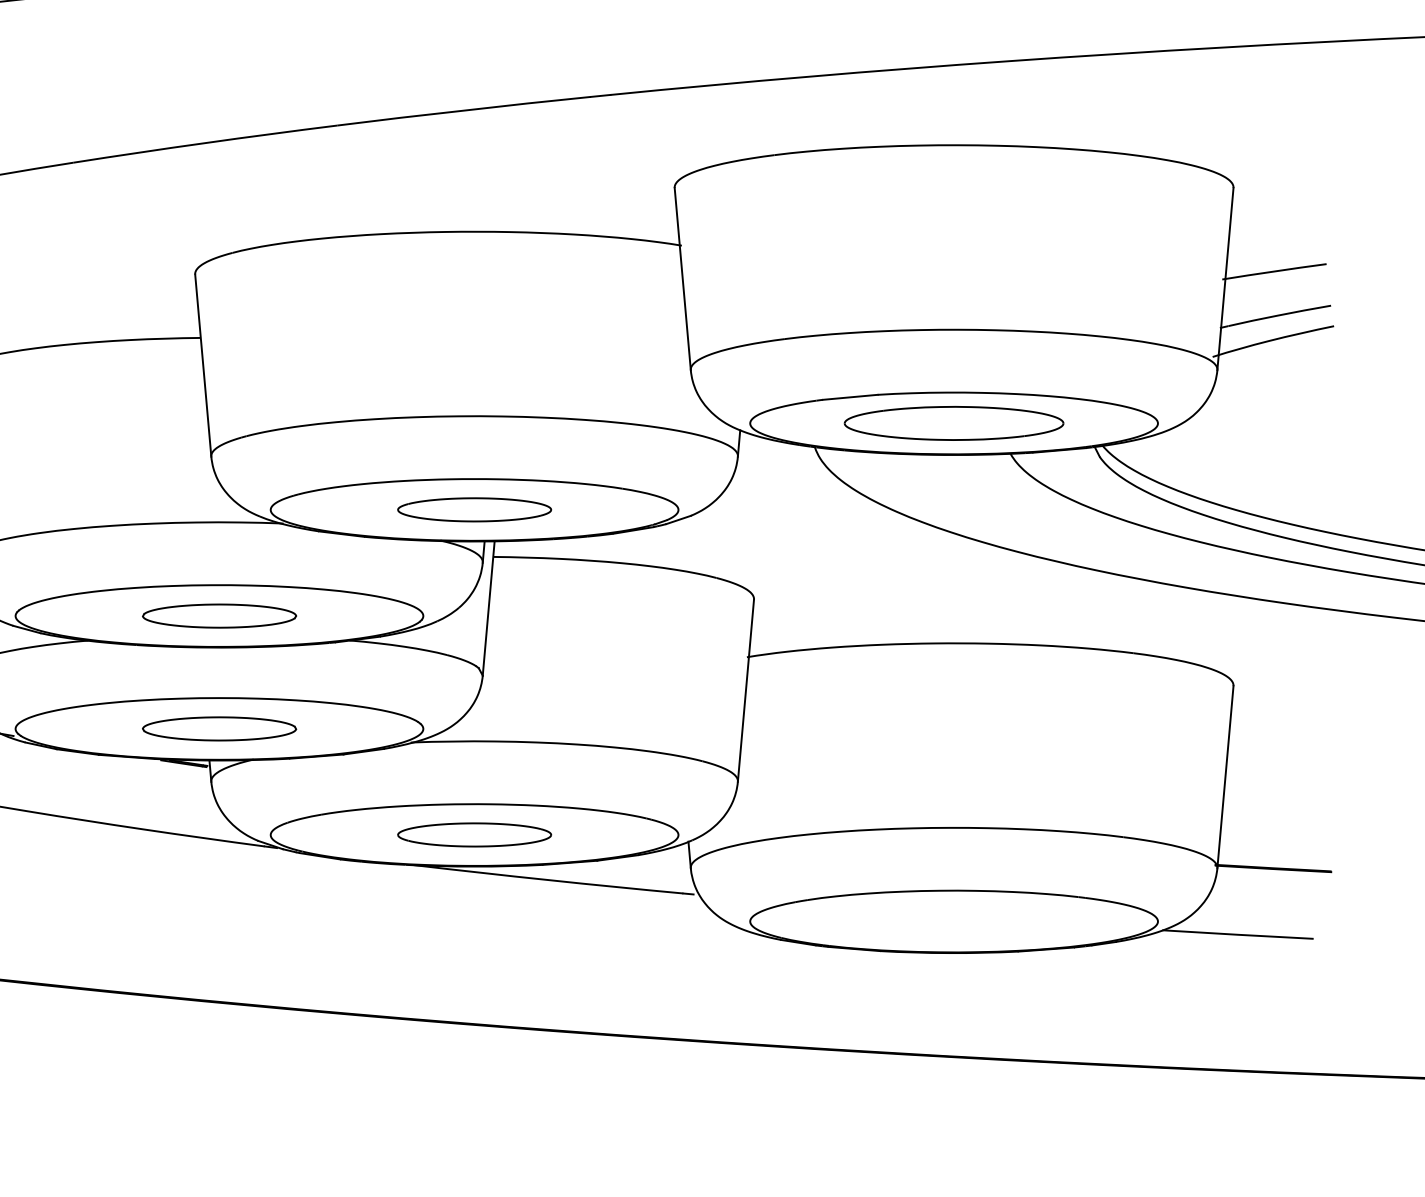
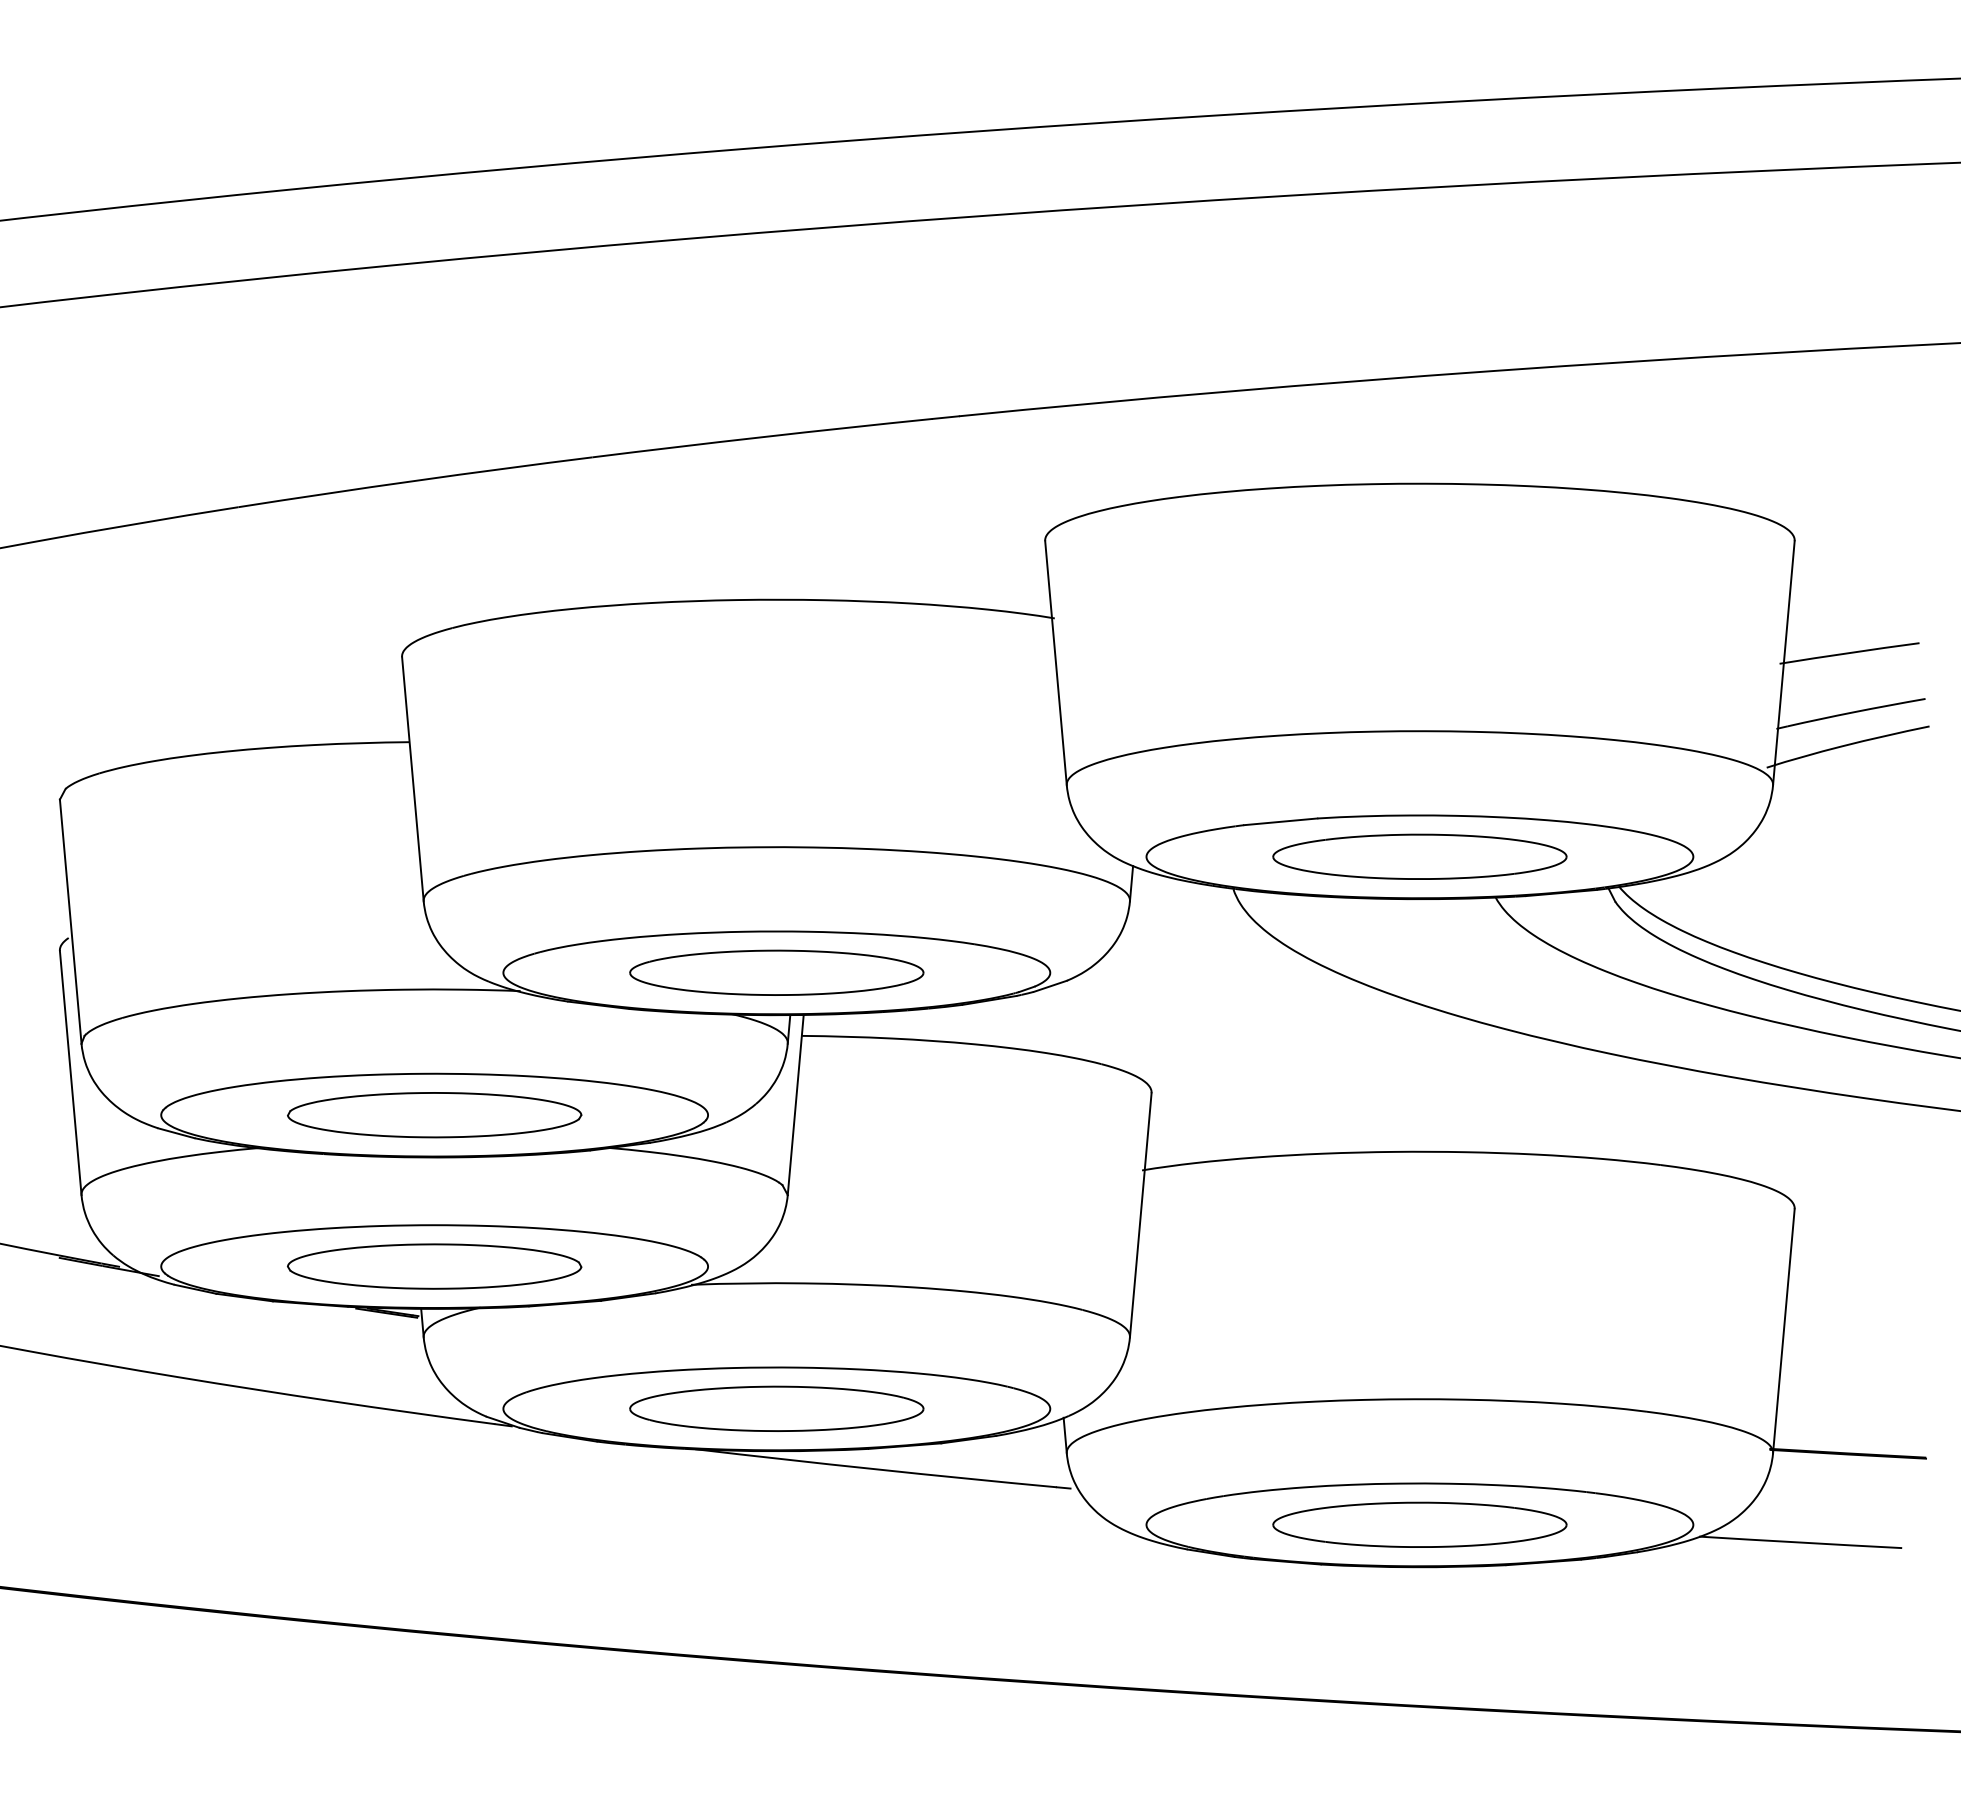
part: (474, 509) -> (776, 972), size x1.43
part: (219, 616) -> (434, 1115), size x1.43
part: (219, 728) -> (434, 1266), size x1.43
part: (474, 834) -> (776, 1408), size x1.43
part: (953, 921) -> (1419, 1524), added

